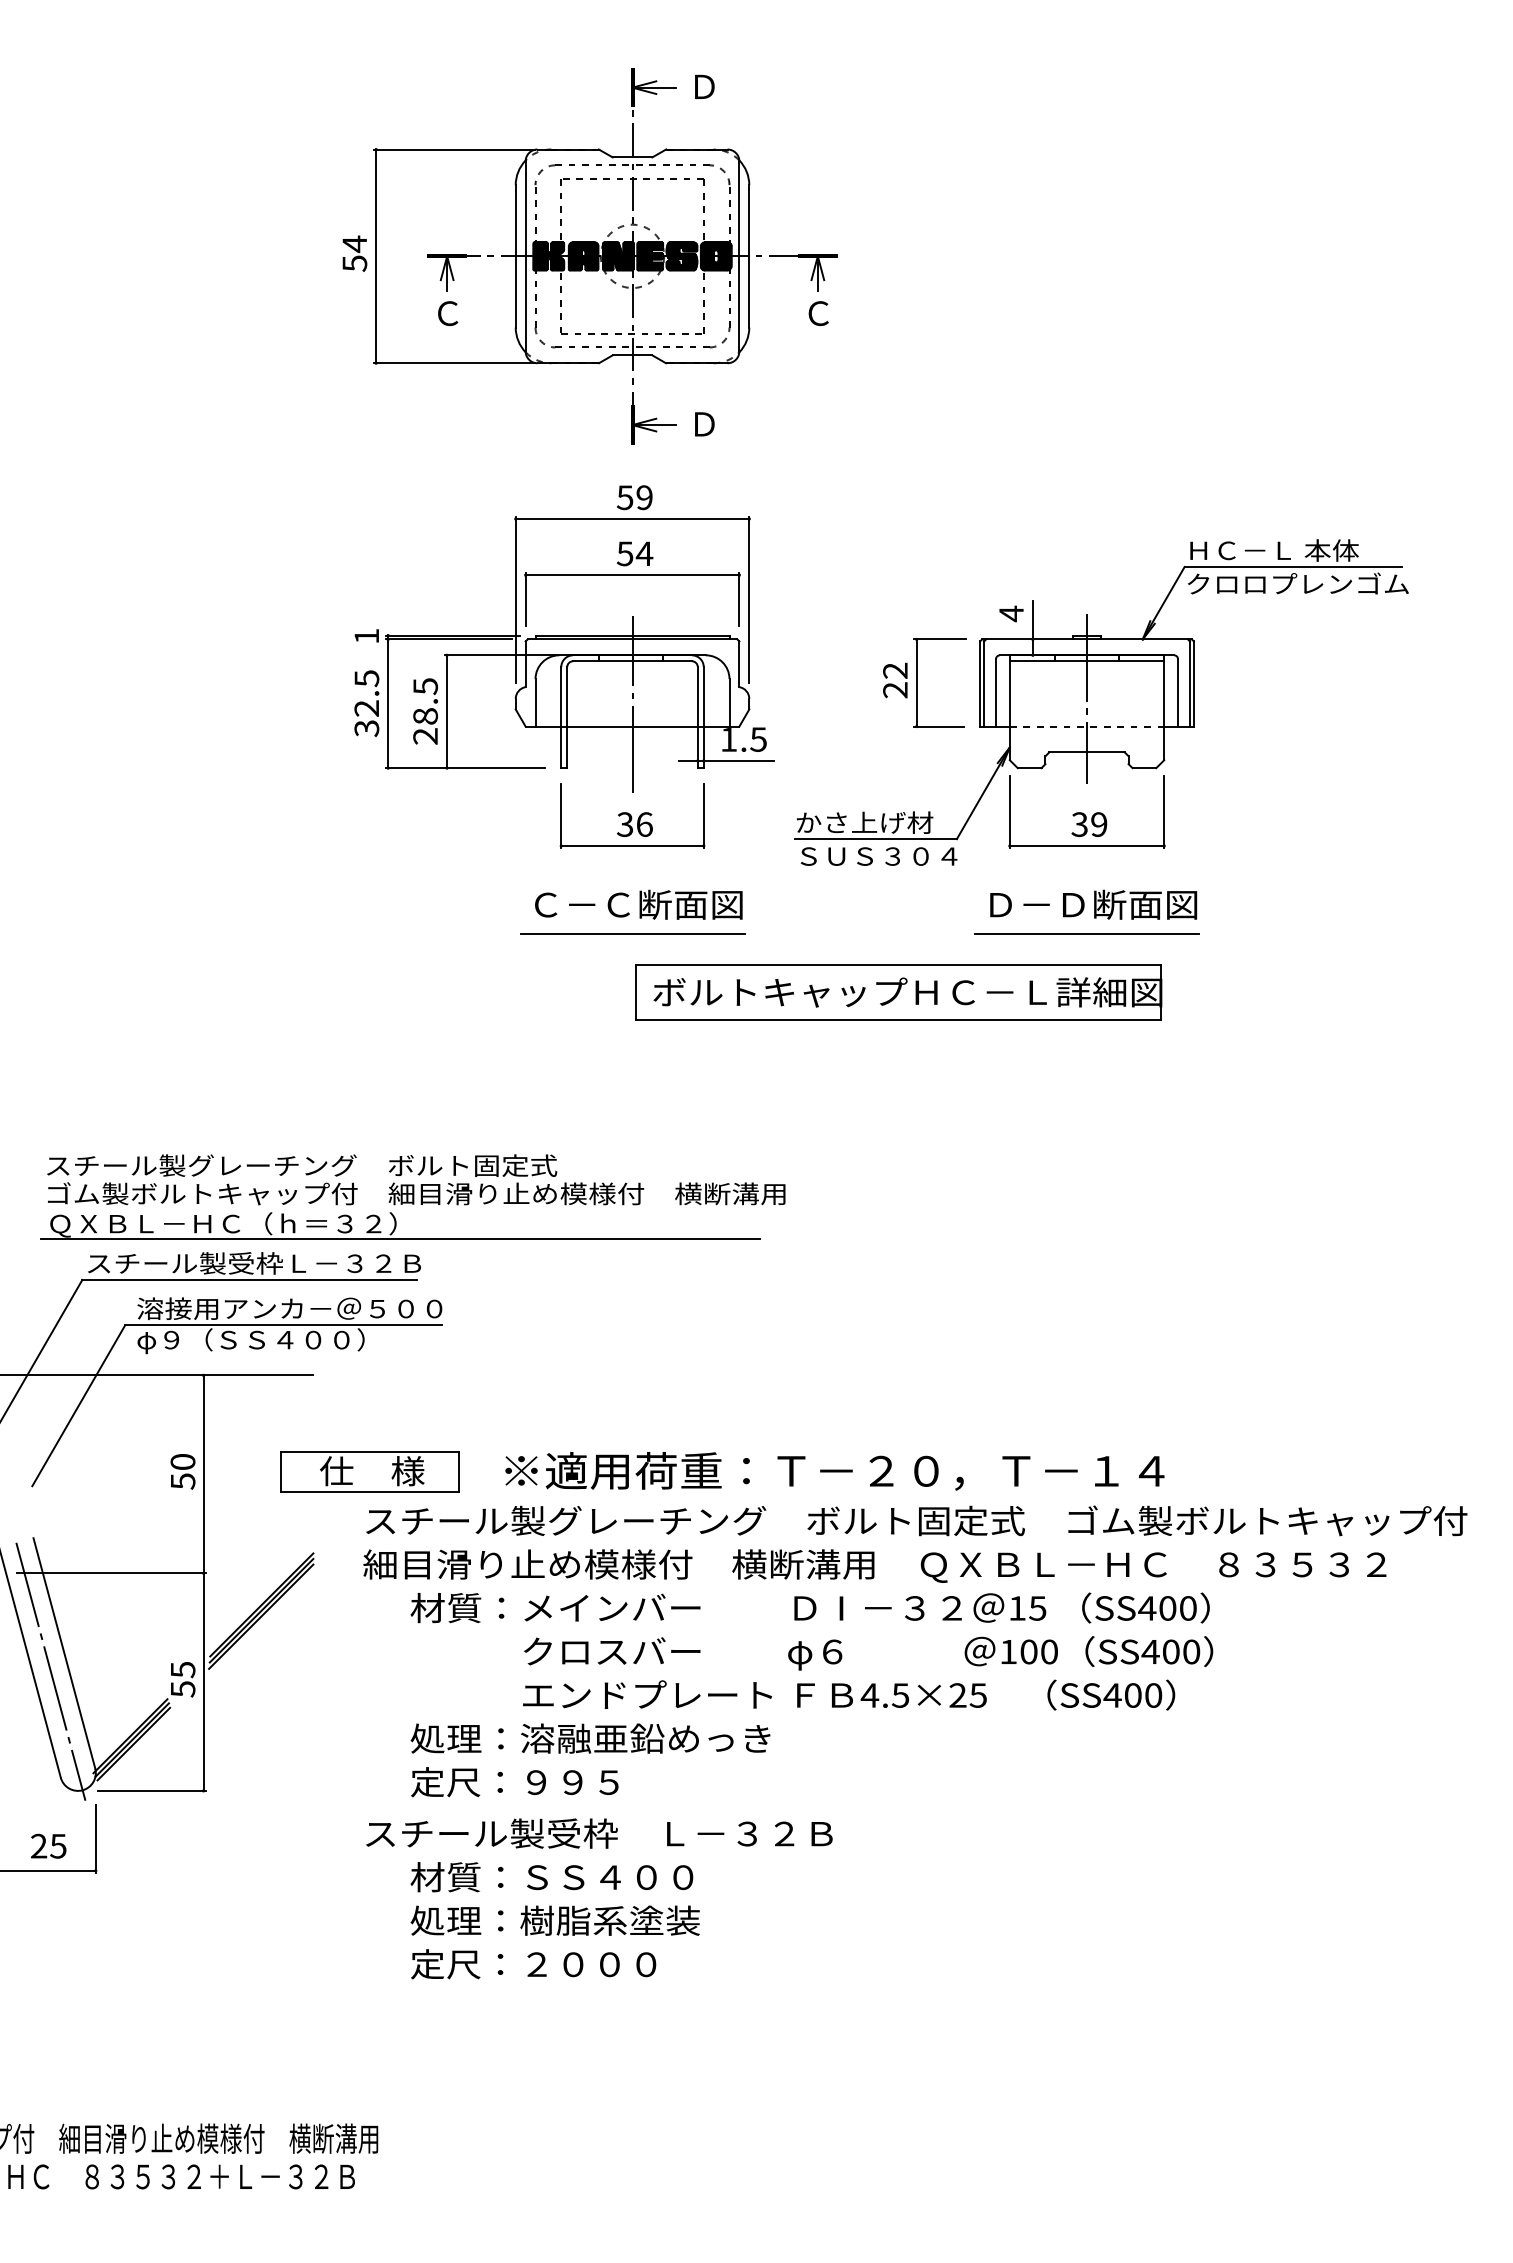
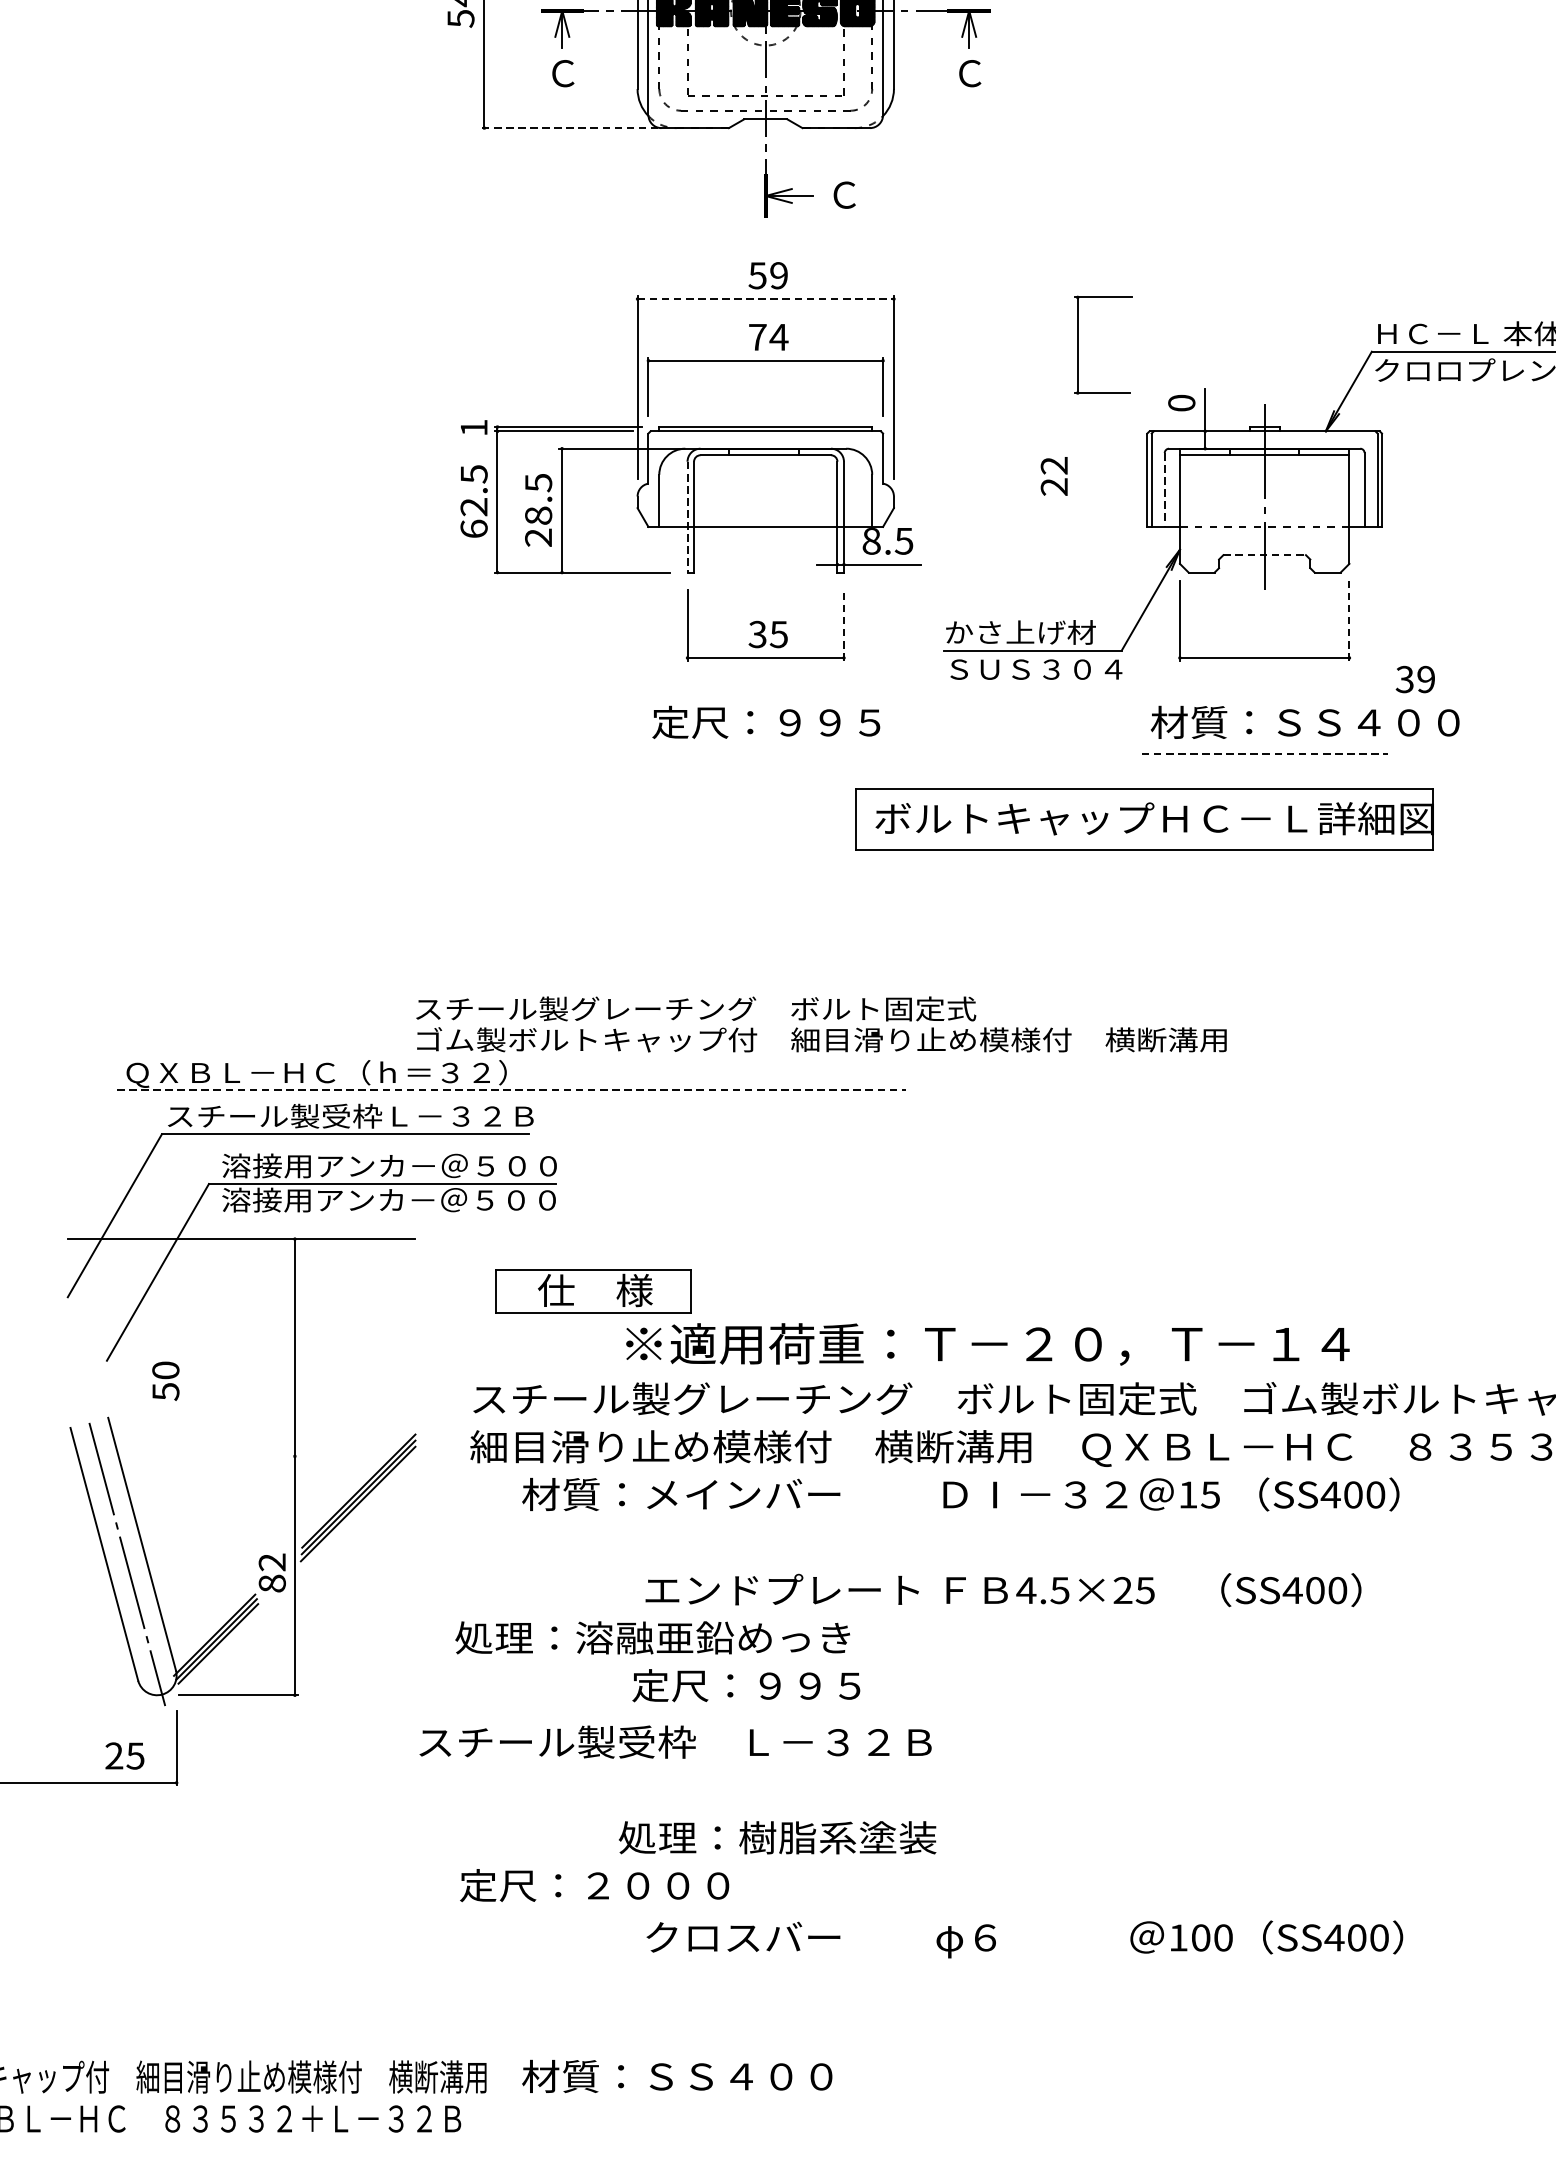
line: (454, 363) -> (570, 128), solid -> dashed
text: (704, 423) -> (844, 194), Ｄ -> Ｃ
line: (632, 518) -> (765, 298), solid -> dashed
text: (624, 553) -> (756, 336), 54 -> 74
text: (1011, 613) -> (1181, 402), 4 -> 0
part: (917, 682) -> (1078, 344), moved
line: (995, 692) -> (1164, 489), solid -> dashed
line: (632, 704) -> (765, 502), removed
line: (561, 718) -> (687, 518), solid -> dashed
text: (366, 728) -> (473, 529), 32.5 -> 62.5
text: (728, 739) -> (871, 541), 1.5 -> 8.5
line: (1087, 752) -> (1265, 555), solid -> dashed
line: (1164, 811) -> (1349, 620), solid -> dashed
line: (703, 815) -> (843, 624), solid -> dashed
text: (644, 824) -> (778, 634), 36 -> 35
text: (1089, 824) -> (1415, 679), moved
text: (635, 904) -> (769, 722), Ｃ－Ｃ断面図 -> 定尺：９９５
text: (1123, 904) -> (1304, 722), Ｄ－Ｄ断面図 -> 材質：ＳＳ４００
line: (632, 933) -> (765, 754), removed
line: (1087, 933) -> (1265, 754), solid -> dashed
part: (898, 992) -> (1144, 818), moved
text: (416, 1179) -> (821, 1024), moved
line: (400, 1239) -> (511, 1089), solid -> dashed
text: (289, 1341) -> (389, 1201), φ９（ＳＳ４００） -> 溶接用アンカ－＠５００
text: (182, 1471) -> (165, 1380), moved
part: (369, 1471) -> (592, 1290), moved
line: (110, 1573) -> (192, 1456), removed
text: (868, 1653) -> (1024, 1939), moved
text: (182, 1679) -> (271, 1572), 55 -> 82
text: (590, 1738) -> (652, 1637), moved
text: (514, 1782) -> (745, 1686), moved
text: (599, 1833) -> (675, 1742), moved
text: (551, 1877) -> (676, 2076), moved
text: (554, 1920) -> (776, 1837), moved
text: (533, 1964) -> (594, 1885), moved

